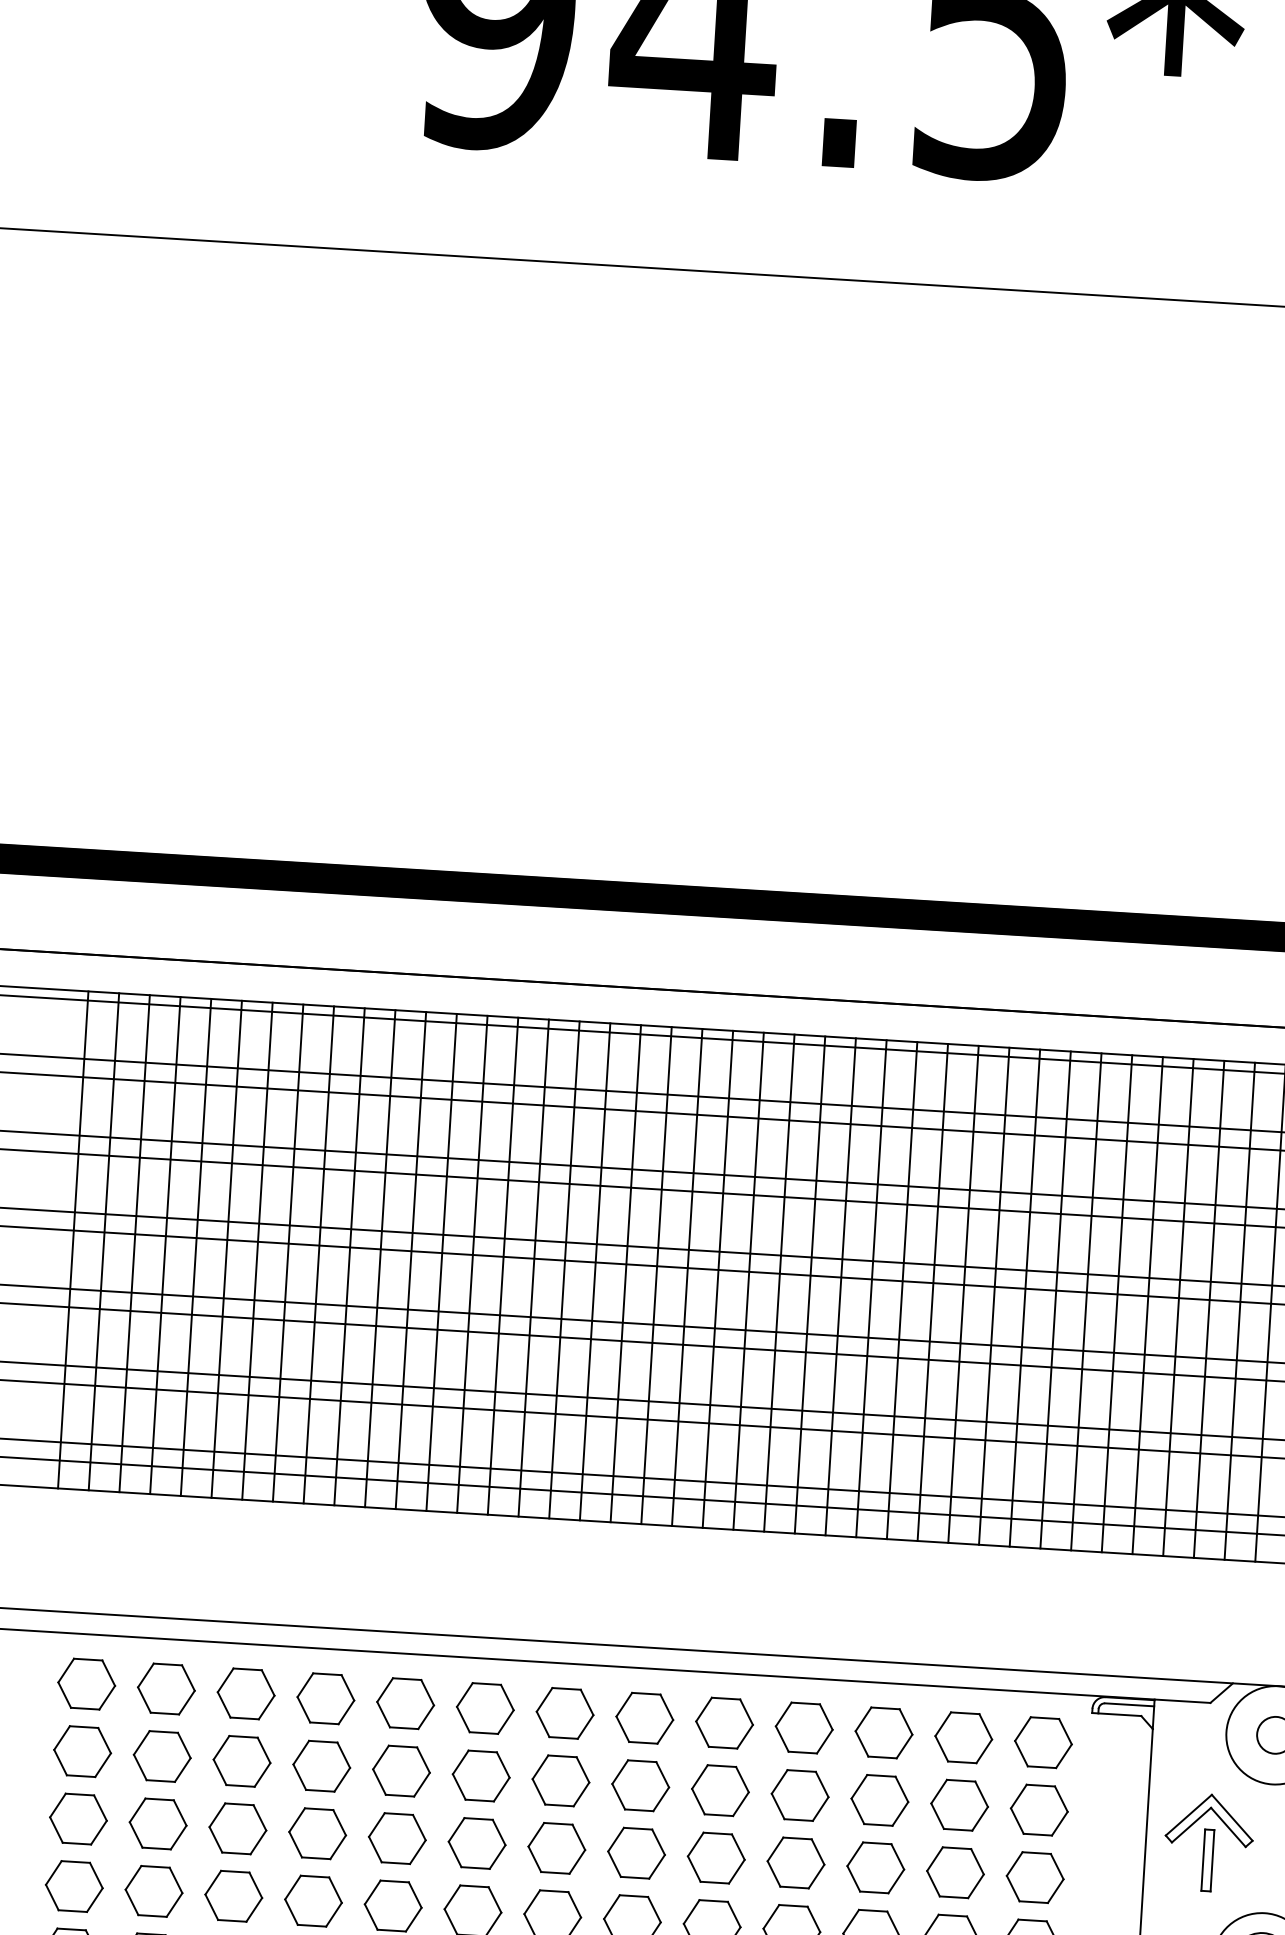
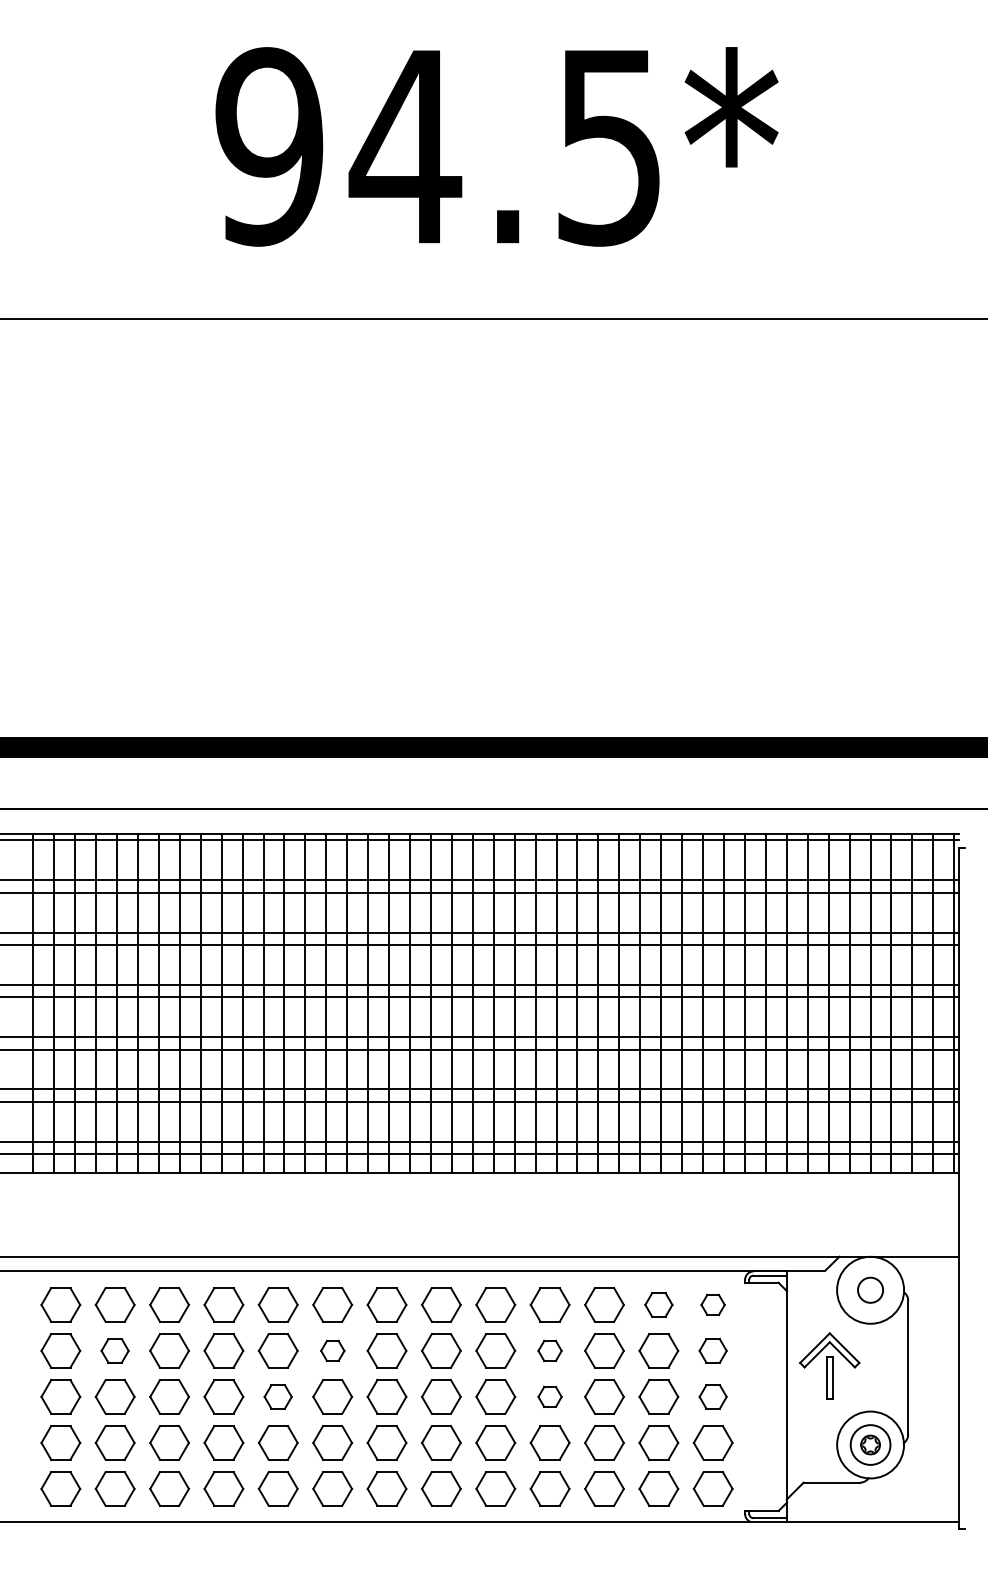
part: (963, 1737) -> (658, 1304), size x0.7
part: (1042, 1741) -> (712, 1304), size x0.6
part: (161, 1755) -> (114, 1350), size x0.7
part: (481, 1775) -> (332, 1350), size x0.6
part: (799, 1794) -> (549, 1350), size x0.6
part: (1038, 1809) -> (712, 1350), size x0.7
part: (396, 1837) -> (277, 1396), size x0.7
part: (795, 1862) -> (549, 1396), size x0.6
part: (1034, 1876) -> (712, 1396), size x0.7

